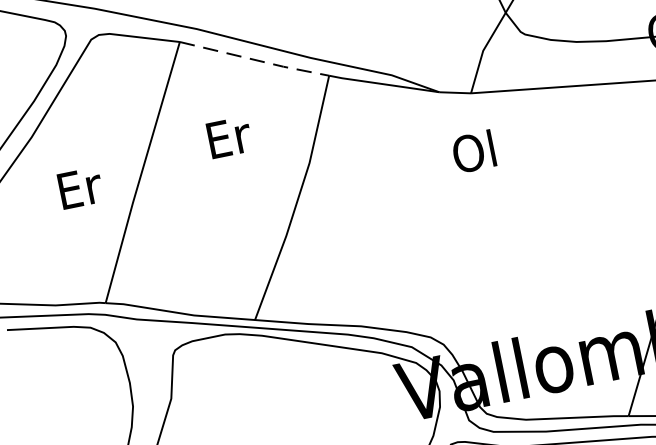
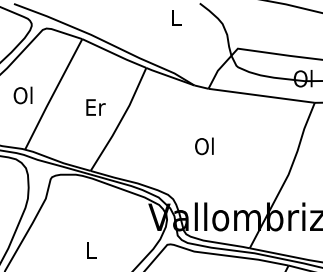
line: (255, 60) -> (114, 54), dashed -> solid
text: (228, 137) -> (95, 107), moved
text: (474, 152) -> (204, 146), moved
text: (78, 188) -> (23, 95), Er -> Ol

